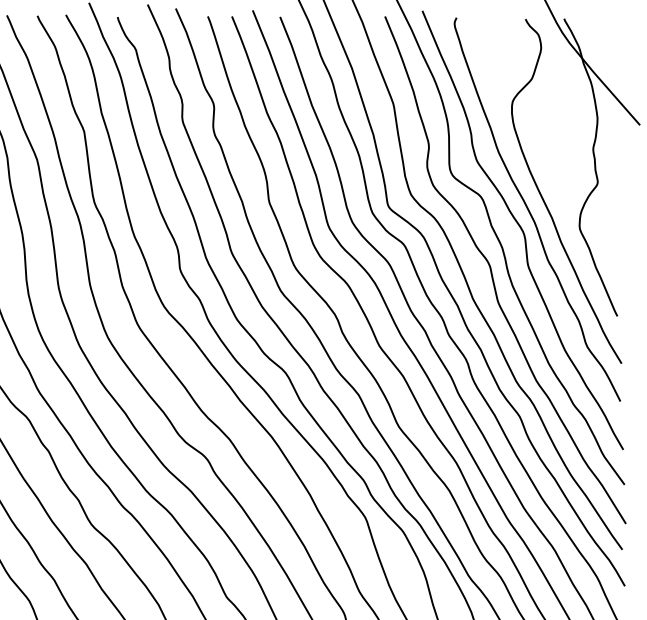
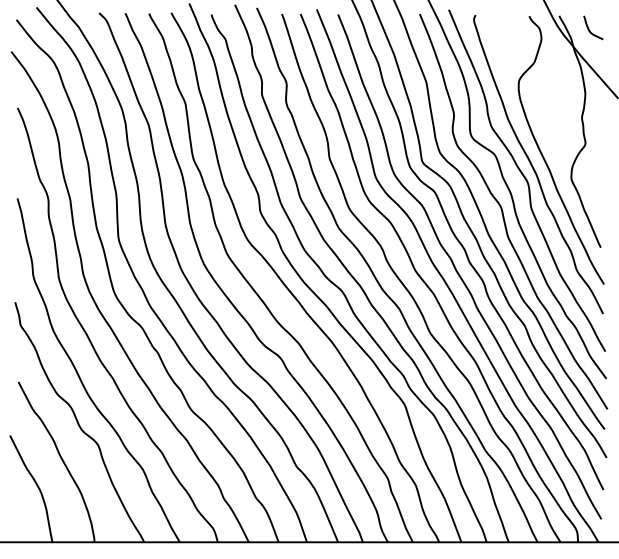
curve: (602, 34) -> (589, 28), added

